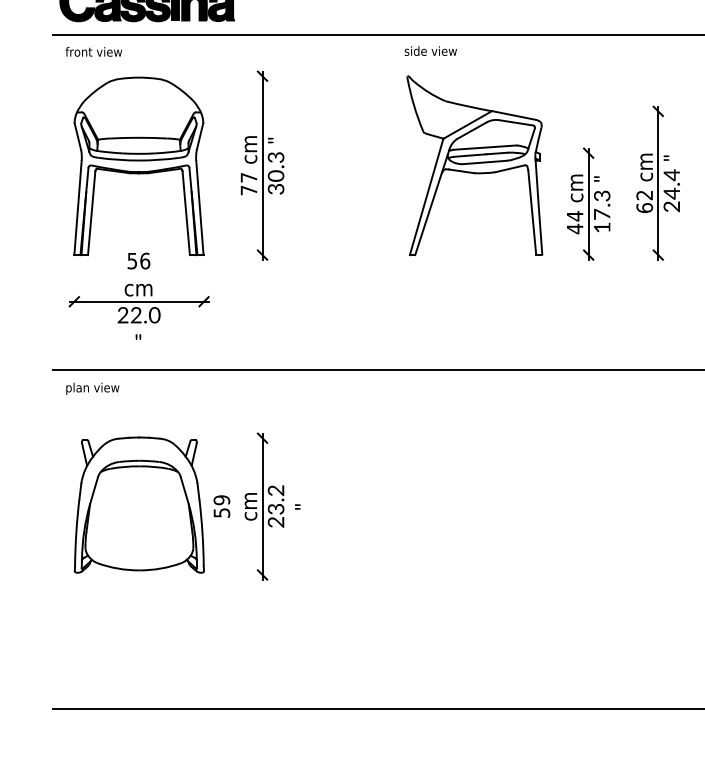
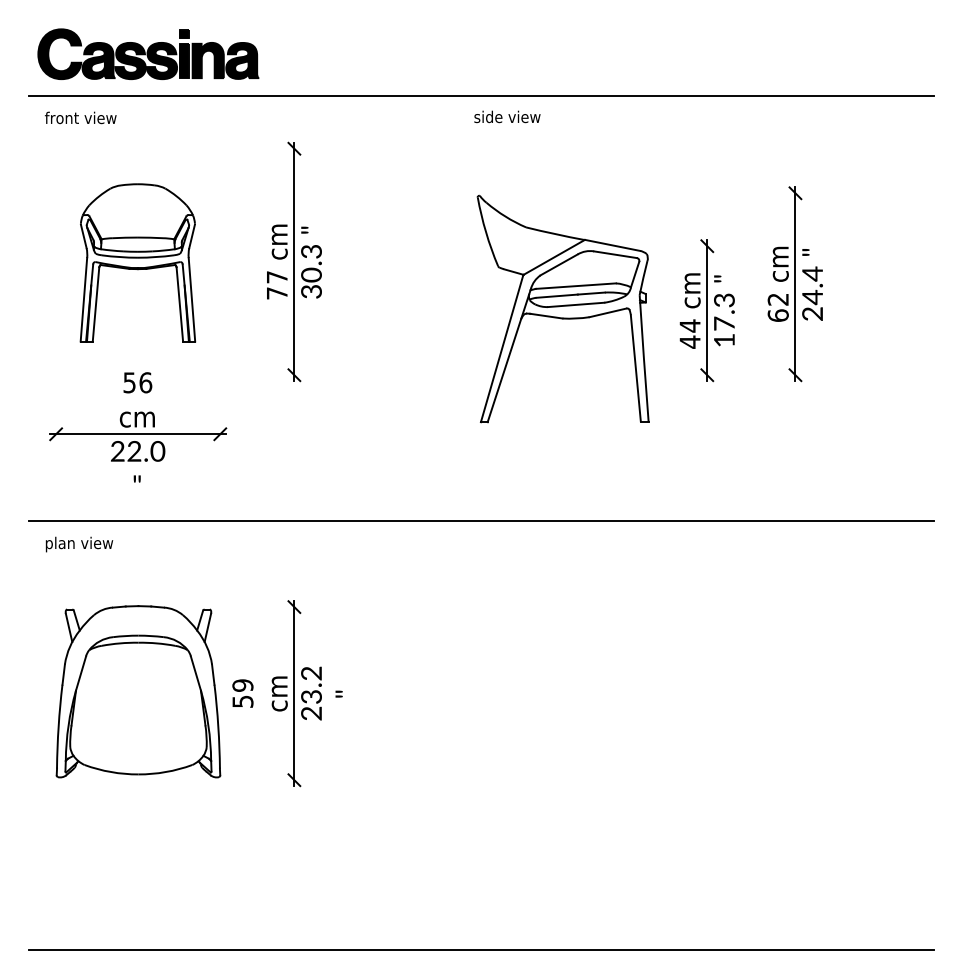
part: (474, 165) -> (562, 308), moved
part: (138, 166) -> (137, 262), size x0.7

